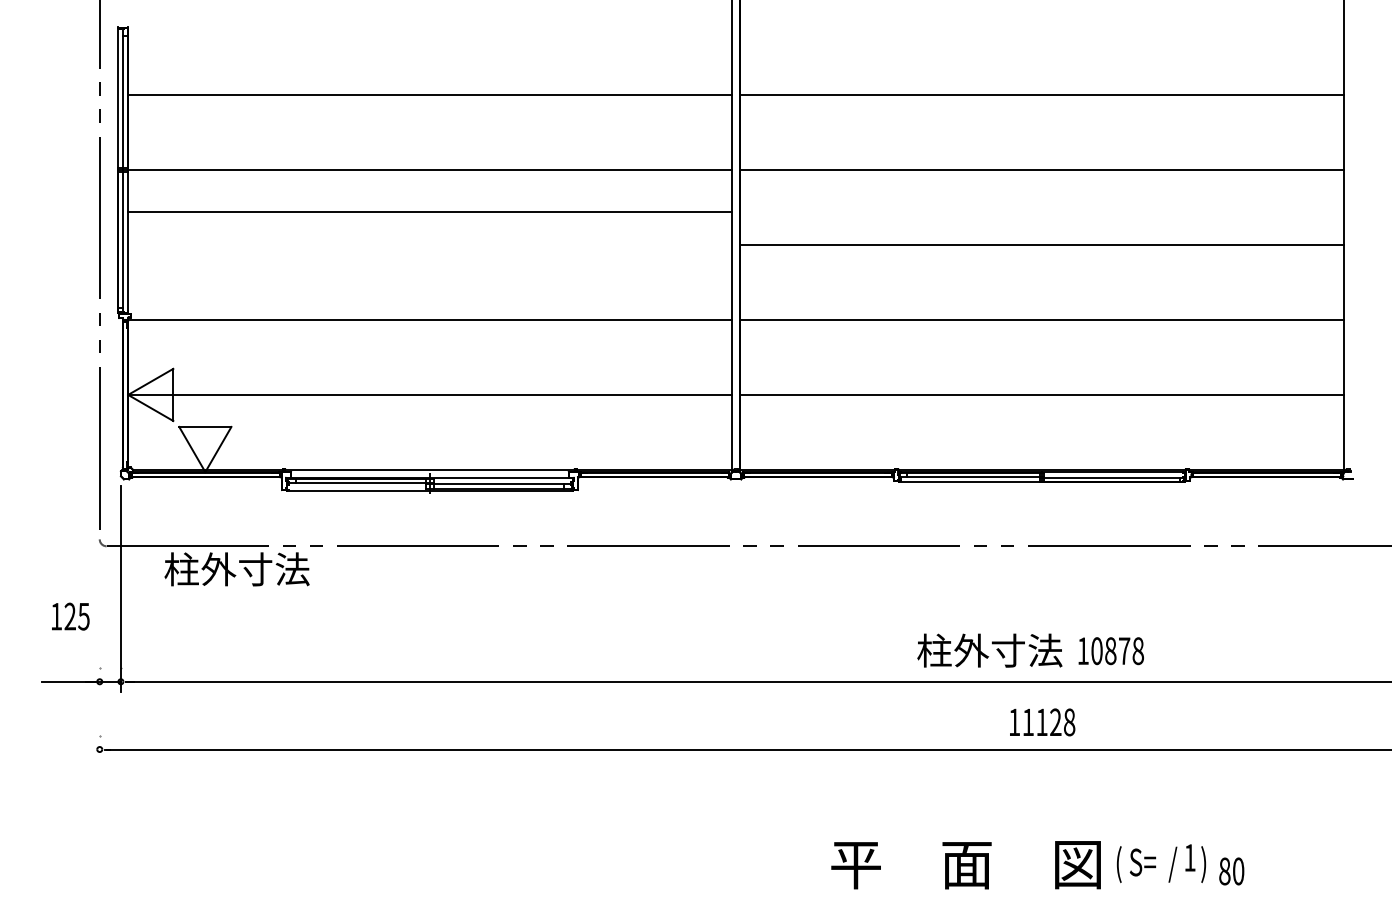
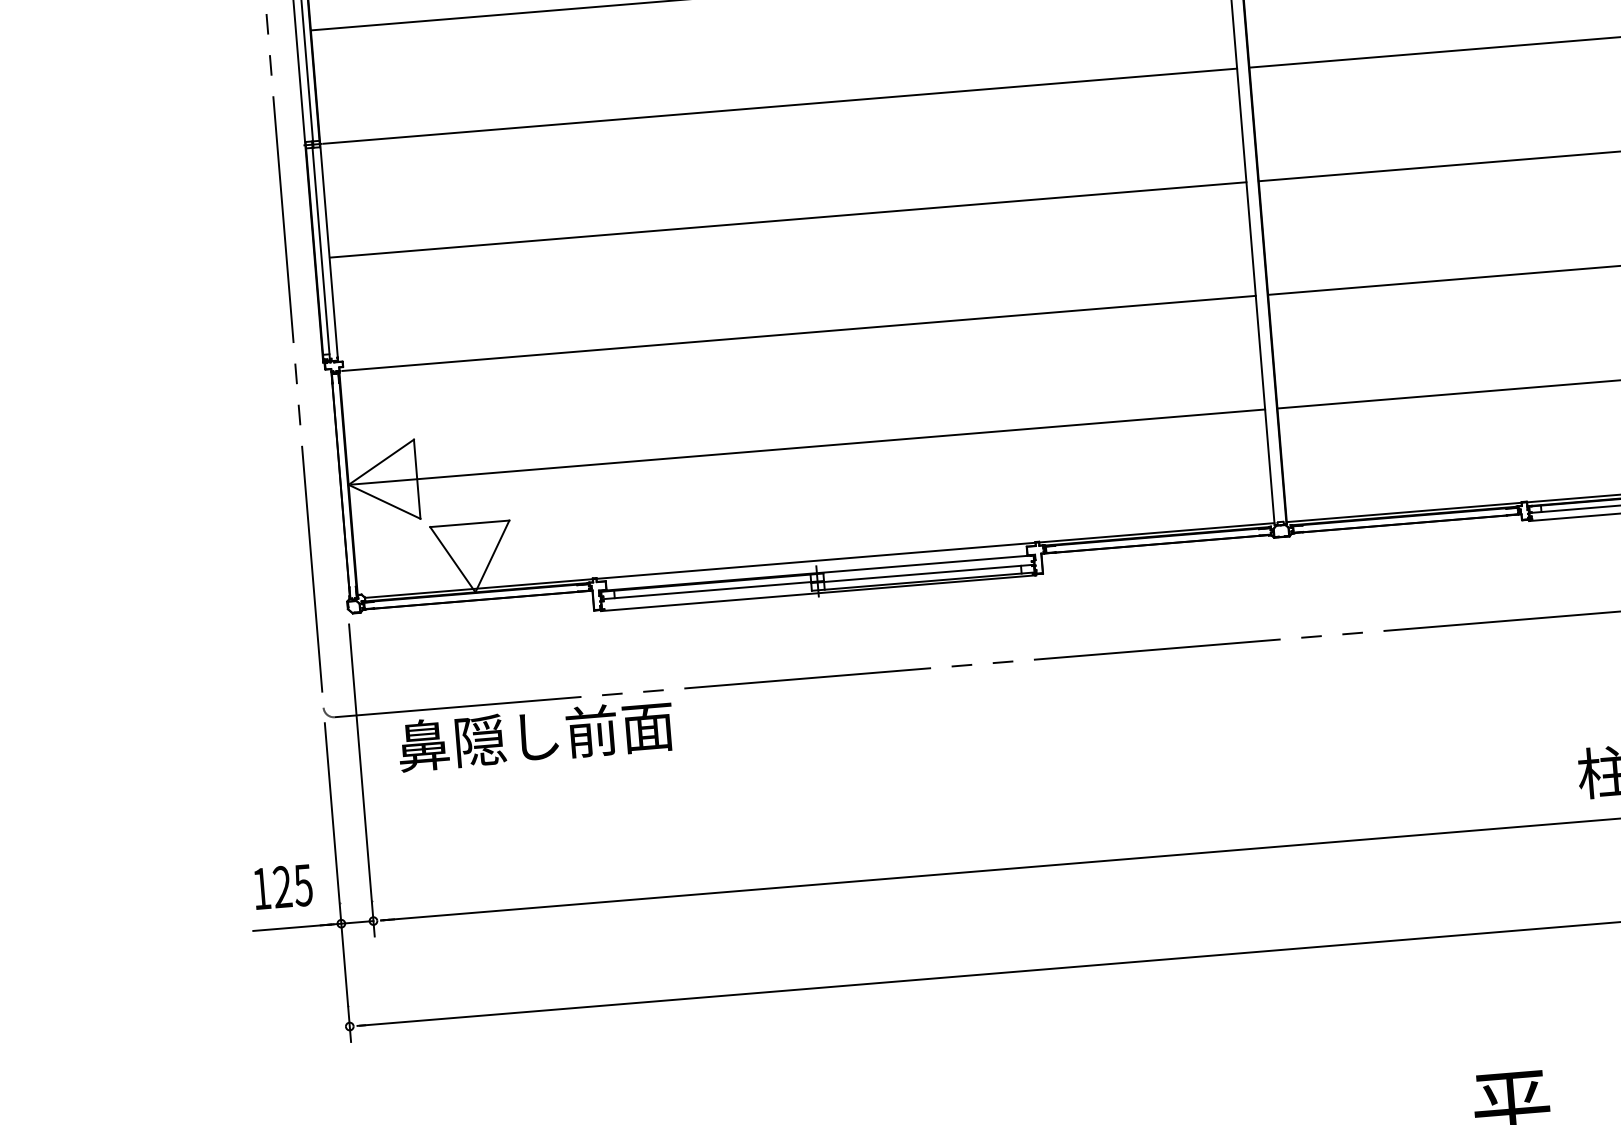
line: (430, 212) -> (788, 220), moved
text: (236, 569) -> (534, 736), 柱外寸法 -> 鼻隠し前面
text: (70, 616) -> (282, 886), moved
line: (99, 654) -> (337, 882), added

